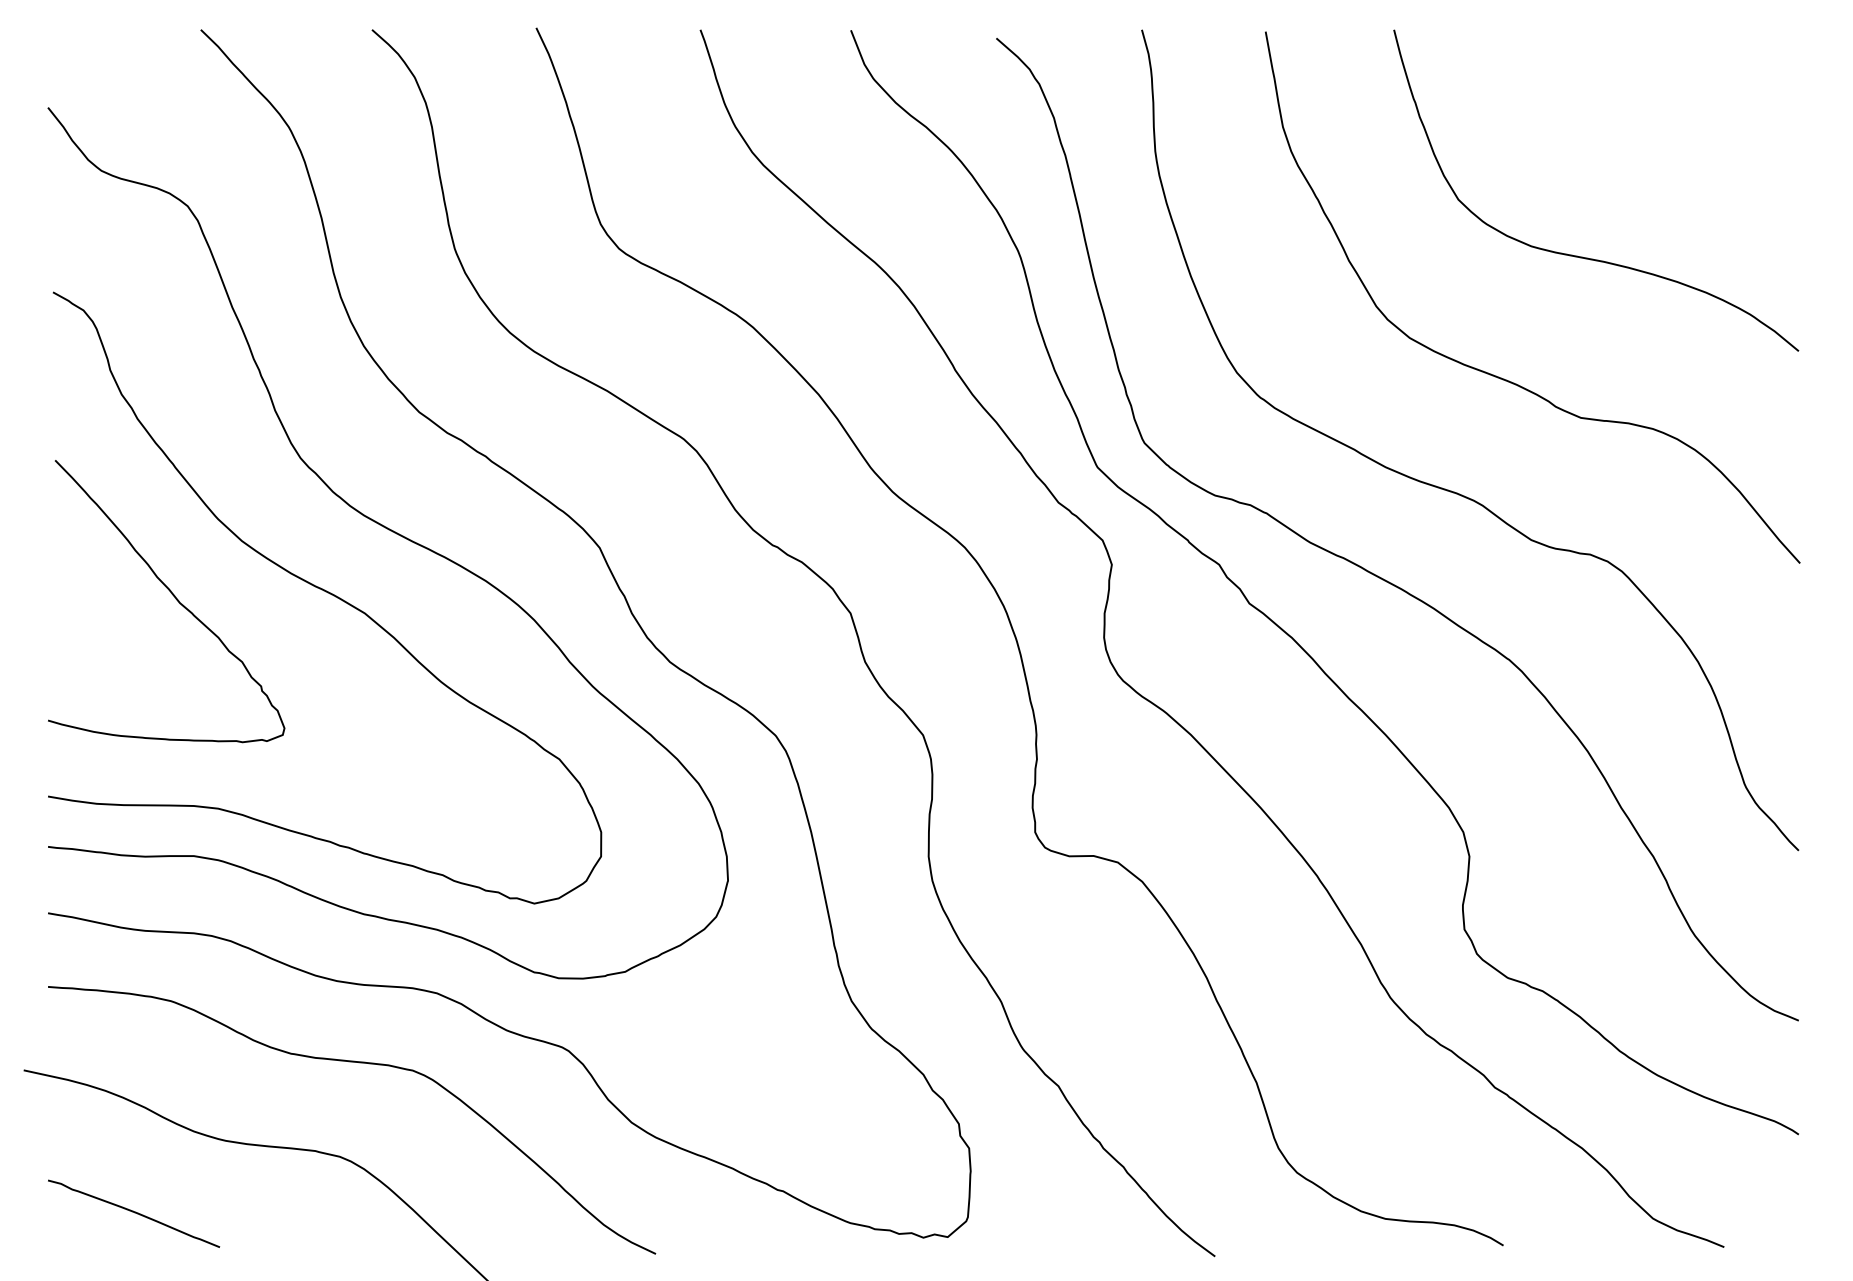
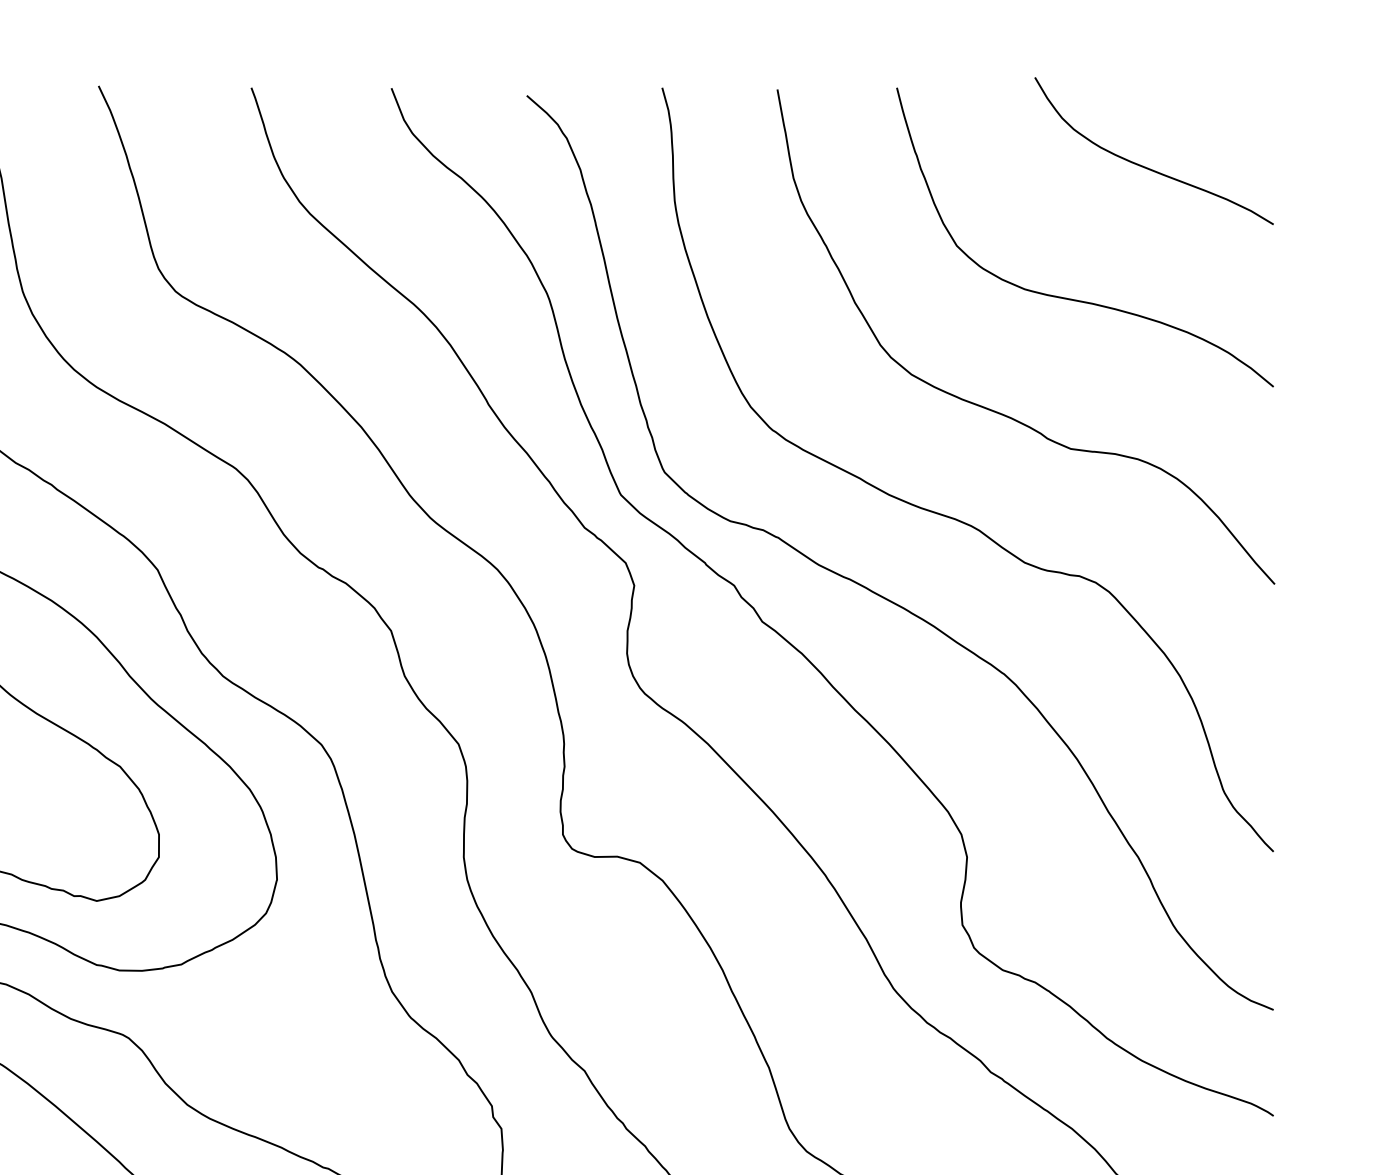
curve: (1661, 114) -> (1145, 166), added

